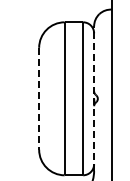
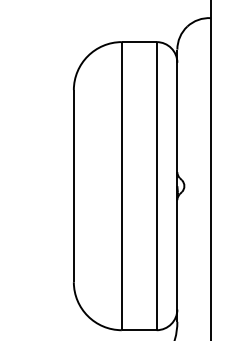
line: (39, 98) -> (74, 185), dashed -> solid
line: (94, 98) -> (178, 185), dashed -> solid

